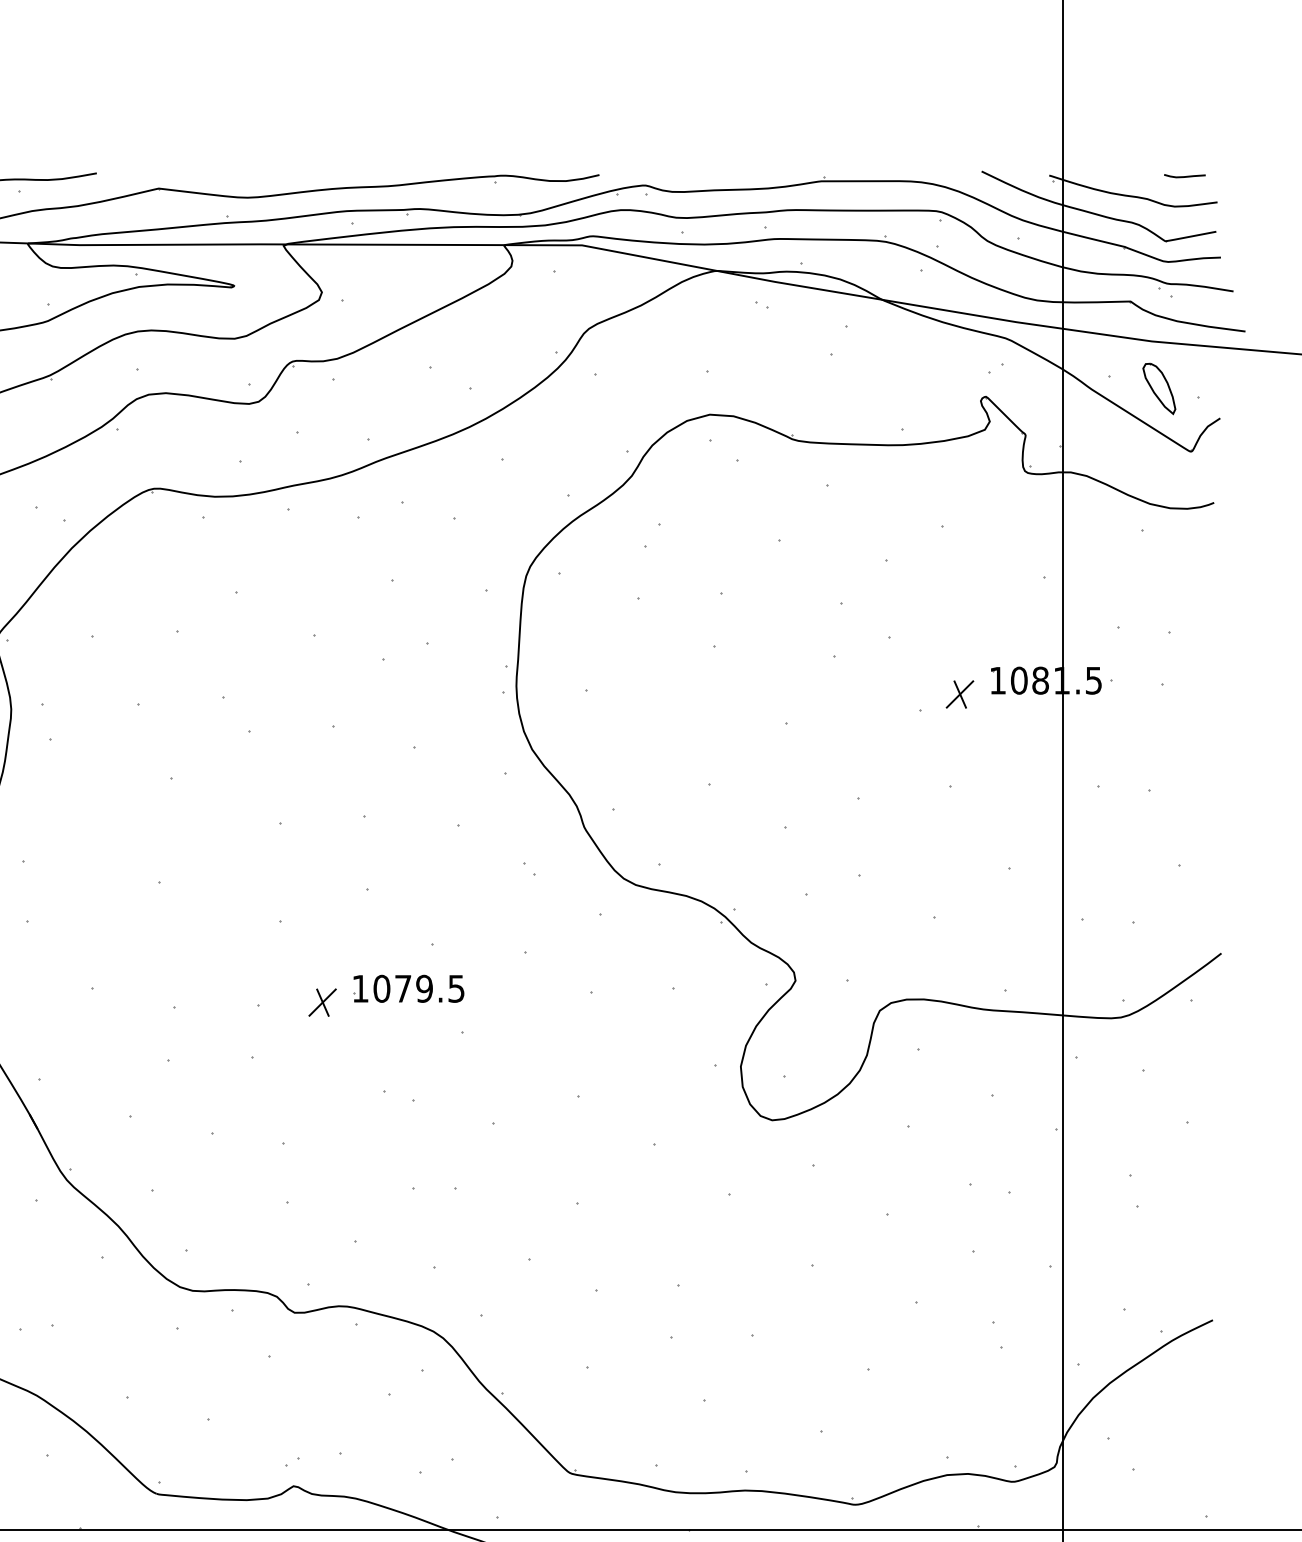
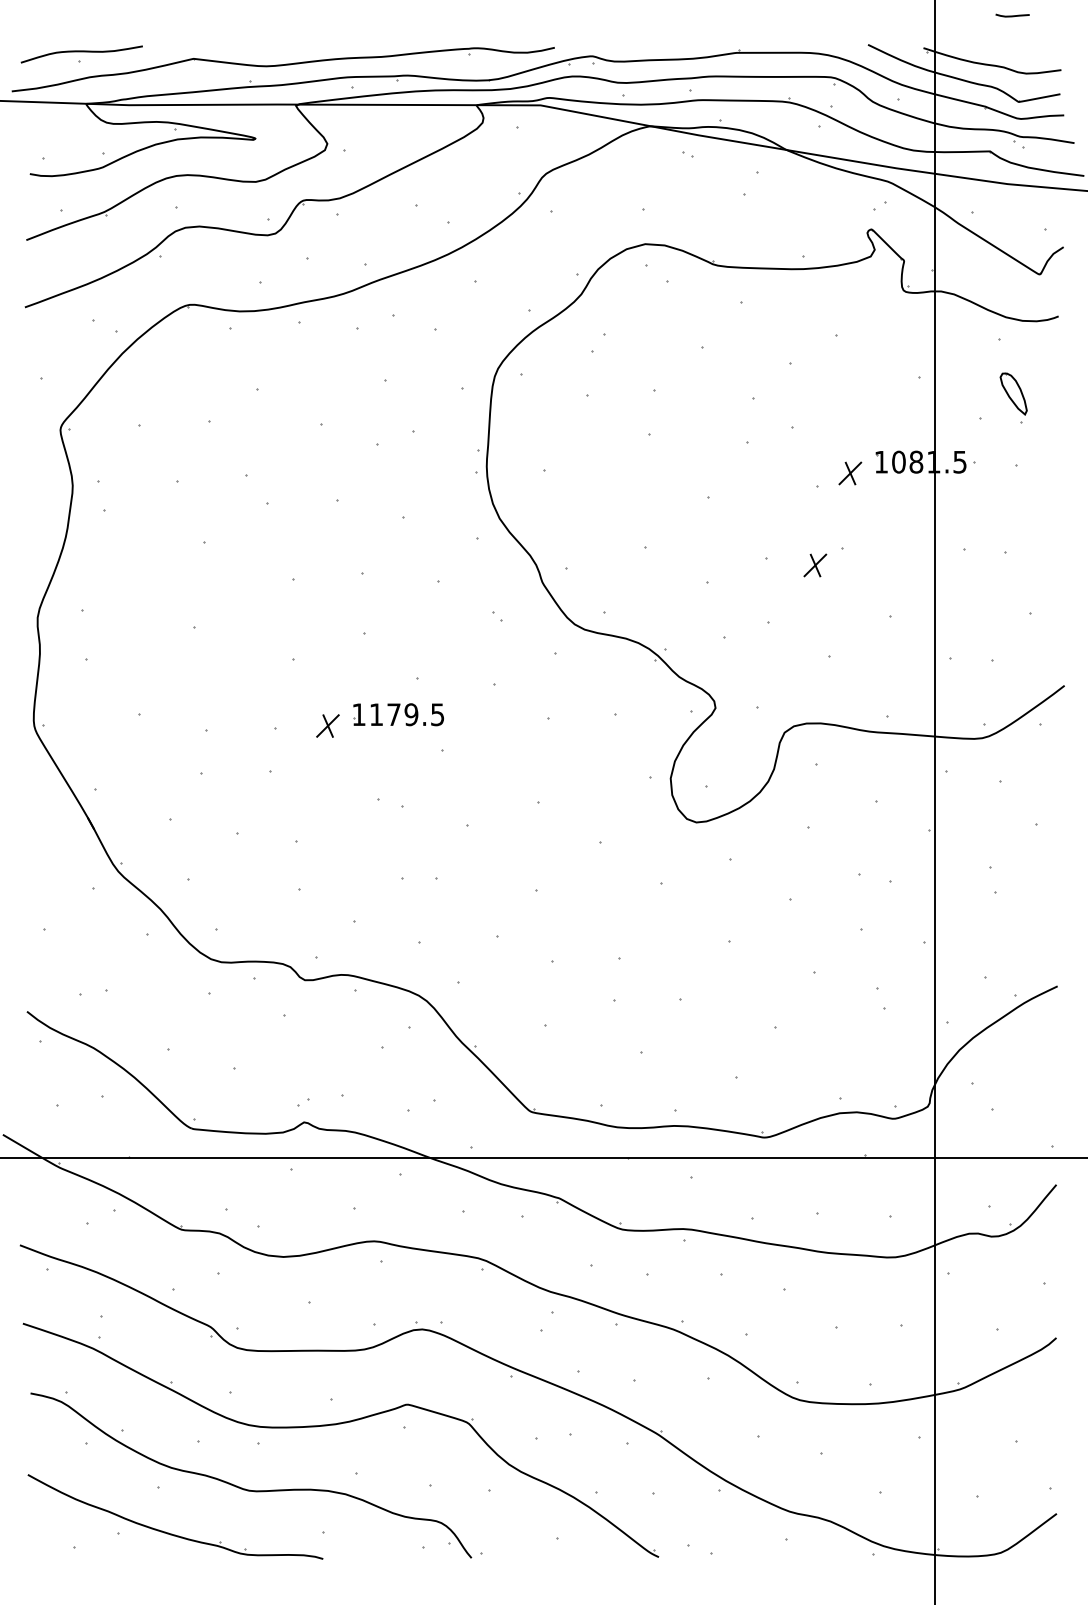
curve: (1184, 175) -> (1012, 15), moved
part: (1159, 388) -> (1013, 393), moved
part: (917, 806) -> (815, 565), added
text: (381, 988) -> (376, 714), 1079.5 -> 1179.5

